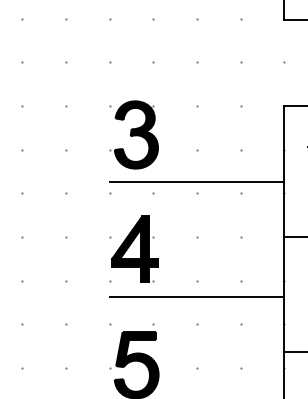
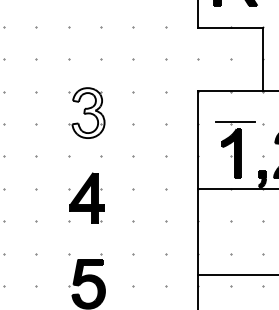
fill: (136, 135) -> (88, 113), removed
line: (197, 181) -> (133, 147), removed
line: (197, 297) -> (133, 233), removed

